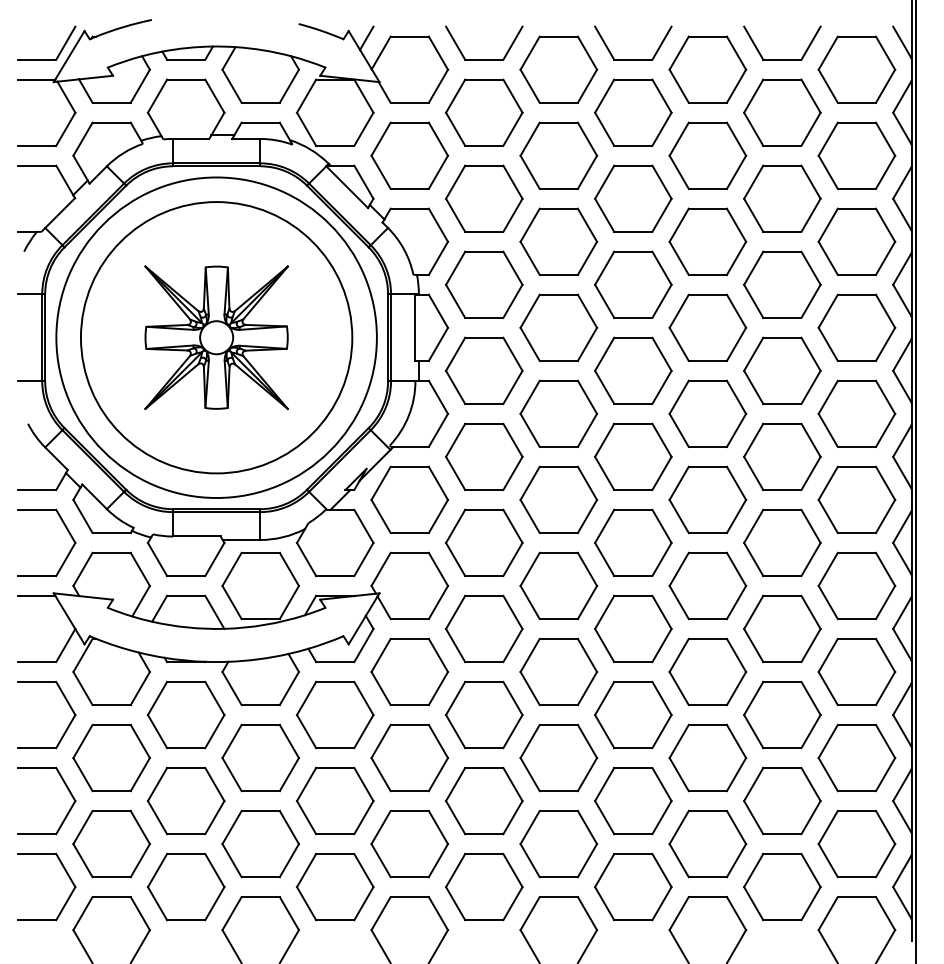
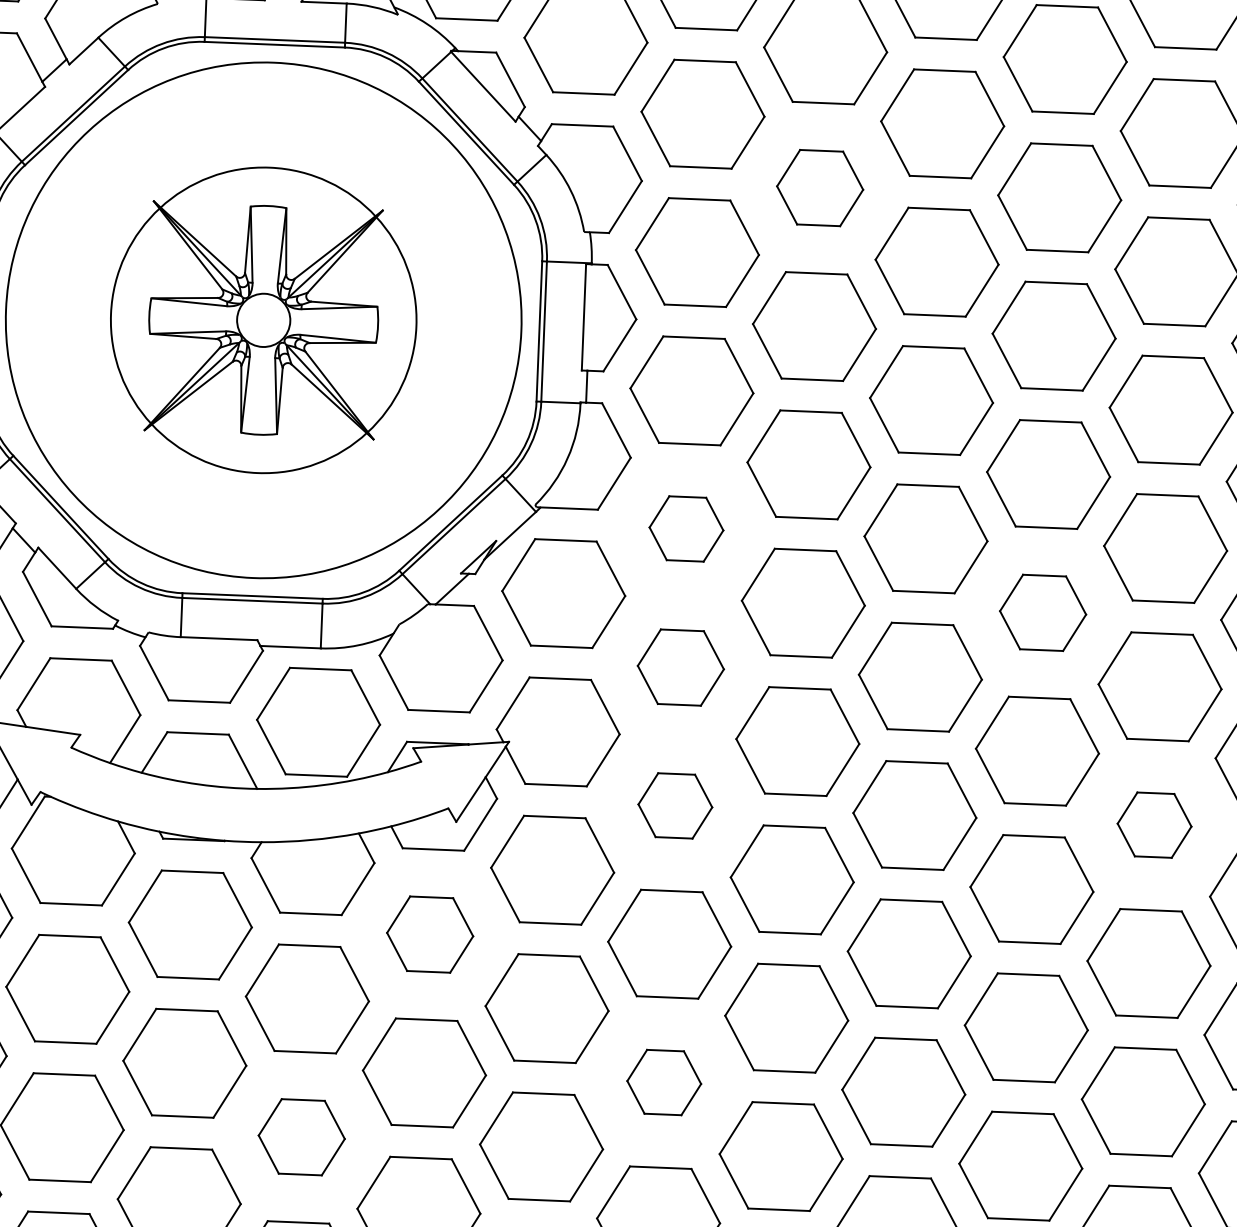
part: (558, 241) -> (819, 187), size x0.7
circle: (216, 337) -> (263, 319), size x0.7
part: (484, 456) -> (686, 528), size x0.6
part: (707, 499) -> (1042, 612), size x0.7
part: (484, 542) -> (681, 666), size x0.7
part: (484, 628) -> (675, 805), size x0.6
part: (782, 628) -> (1154, 824), size x0.6
part: (335, 714) -> (430, 933), size x0.7
part: (484, 800) -> (664, 1081), size x0.6
part: (260, 843) -> (301, 1136), size x0.7

